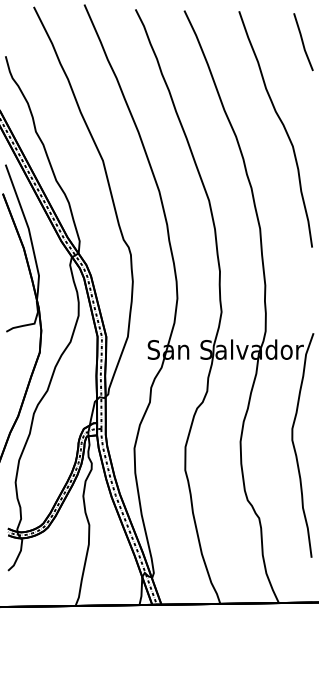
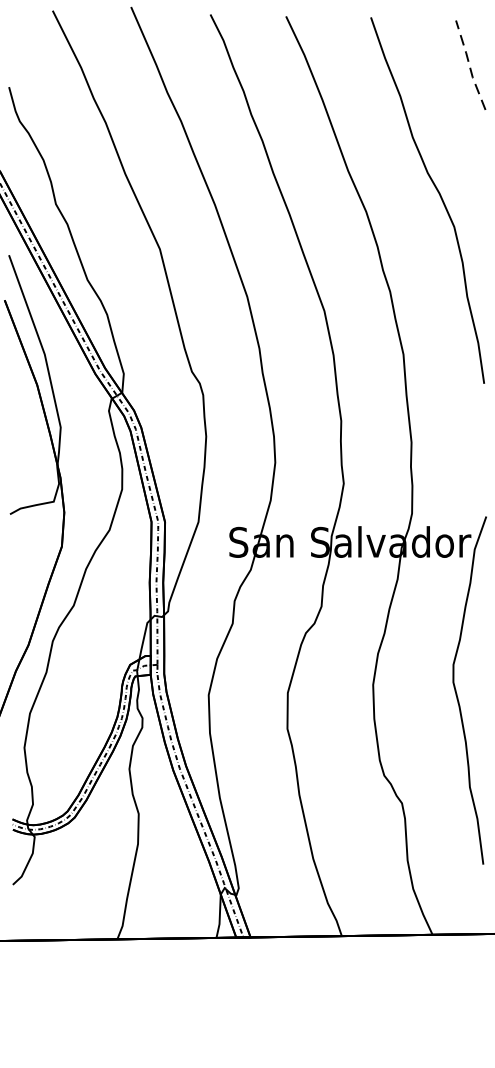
line: (302, 42) -> (469, 65), solid -> dashed

